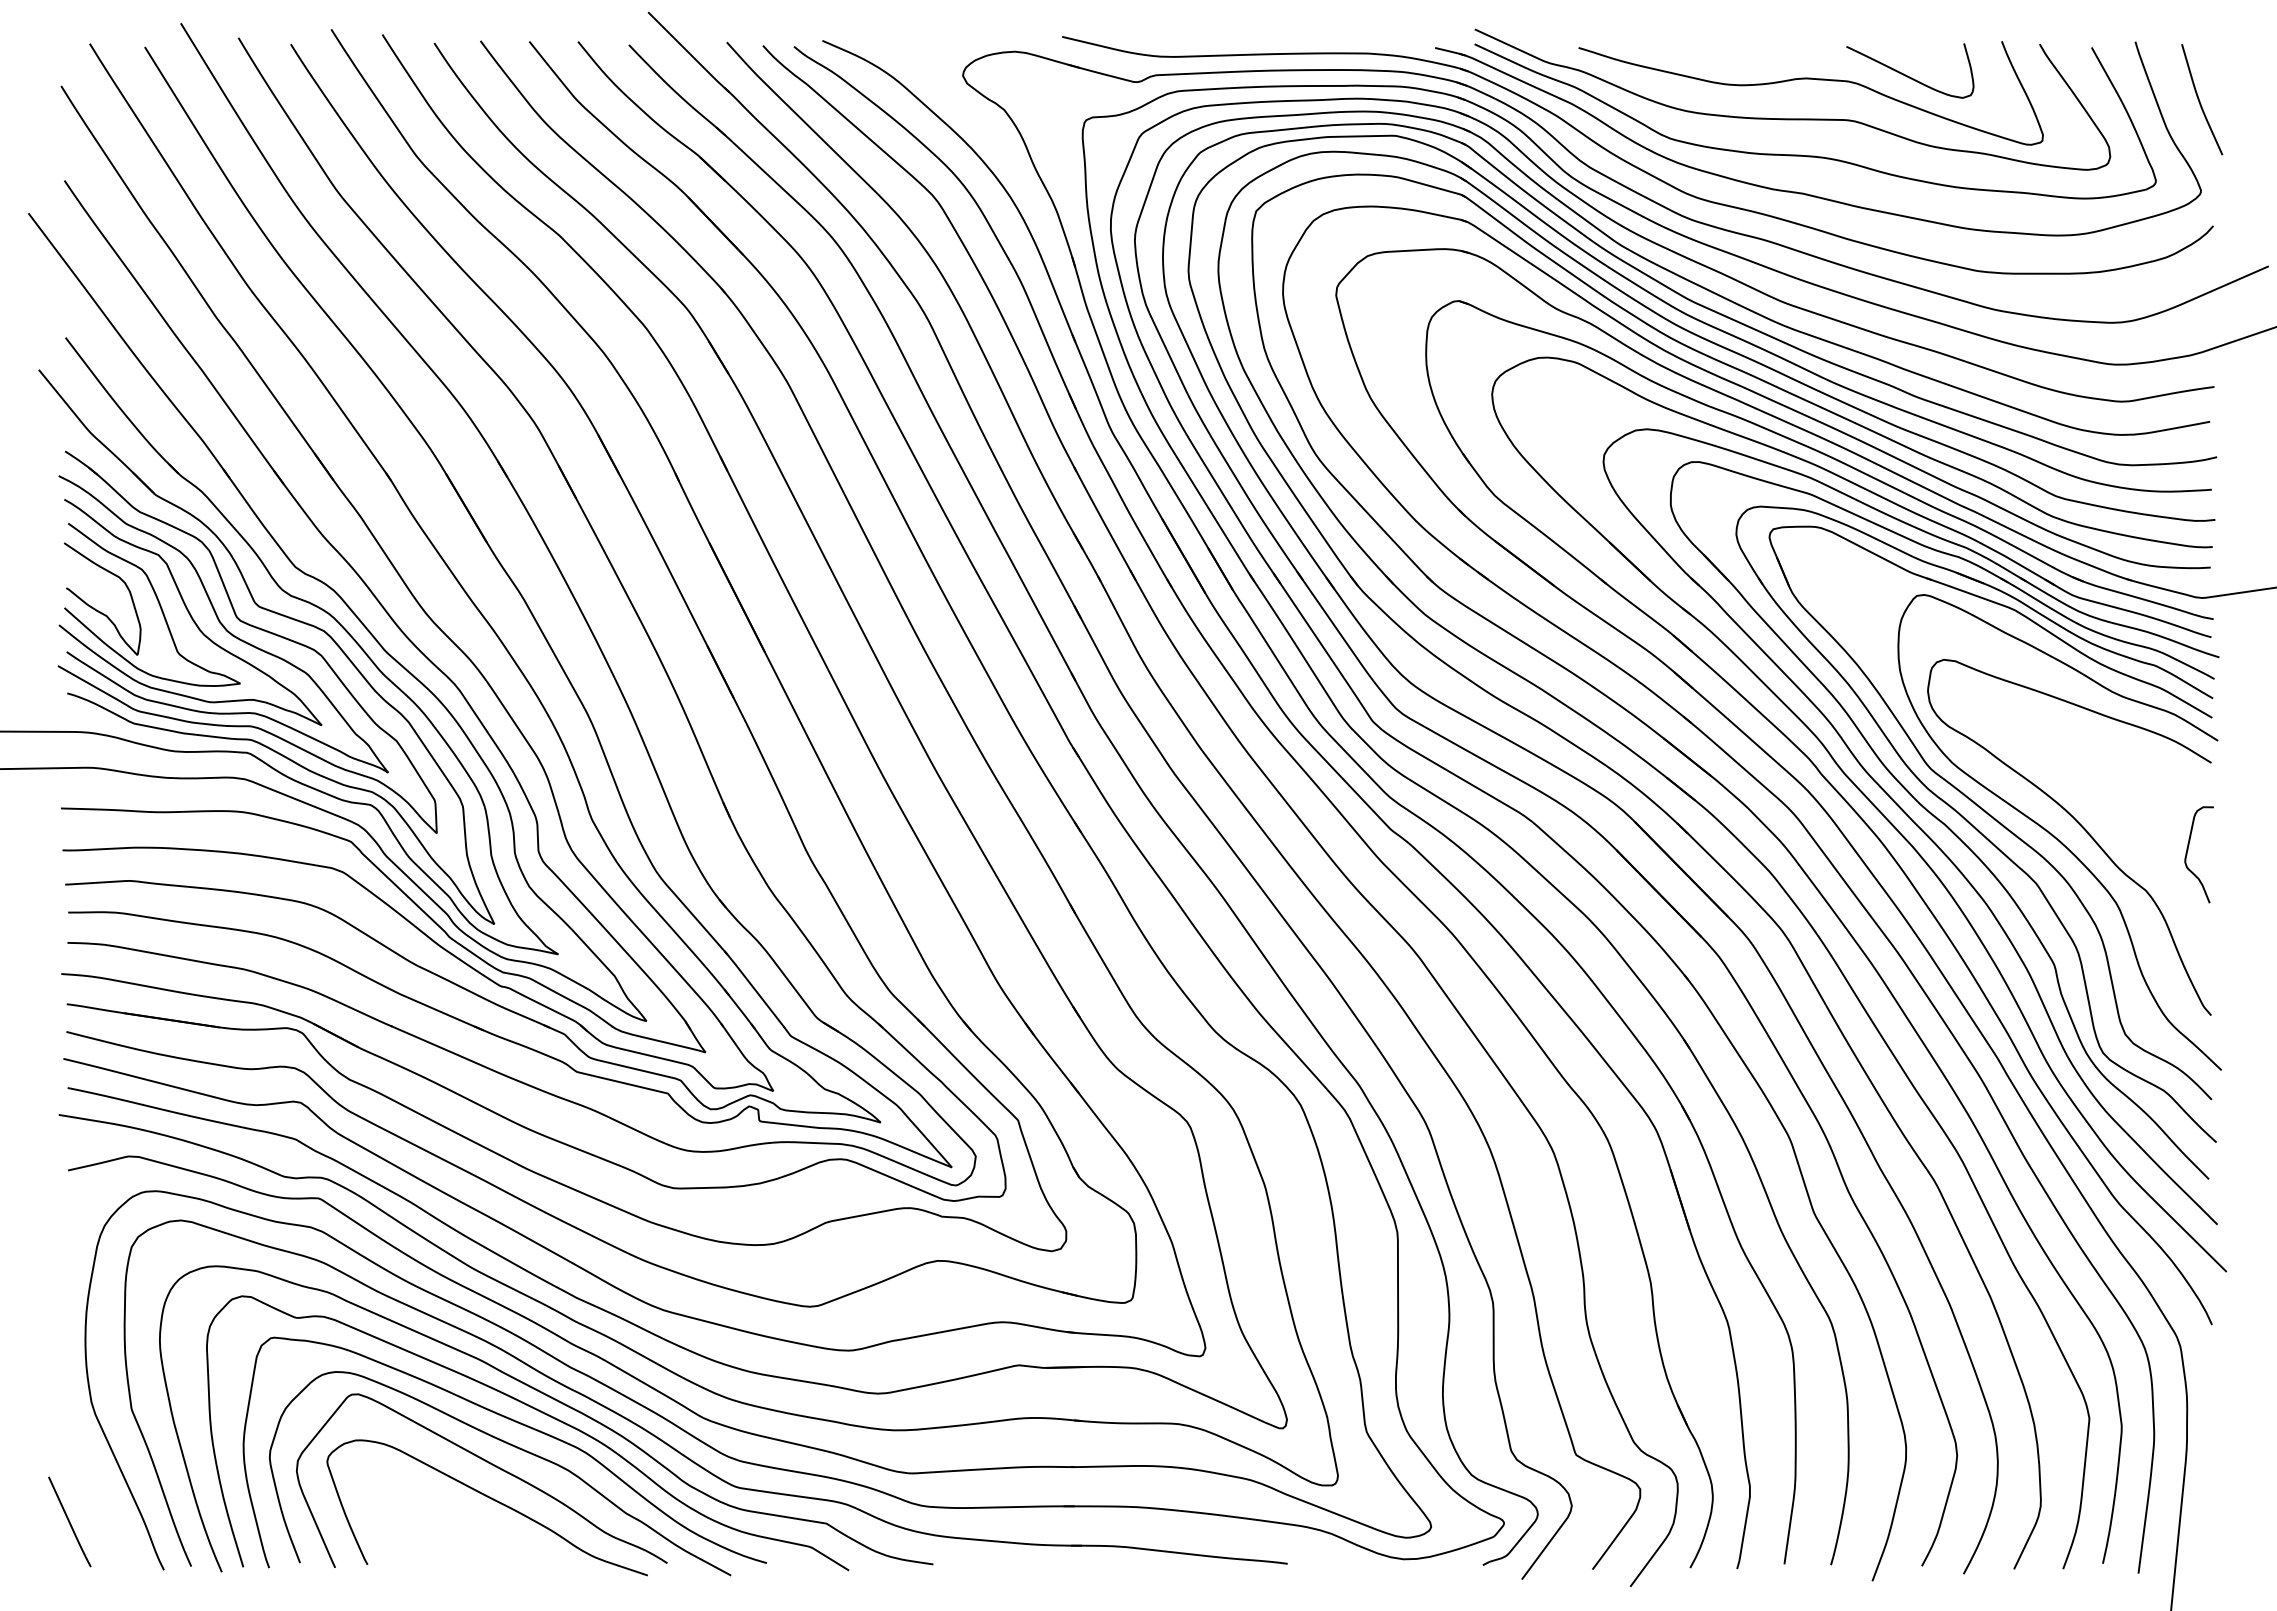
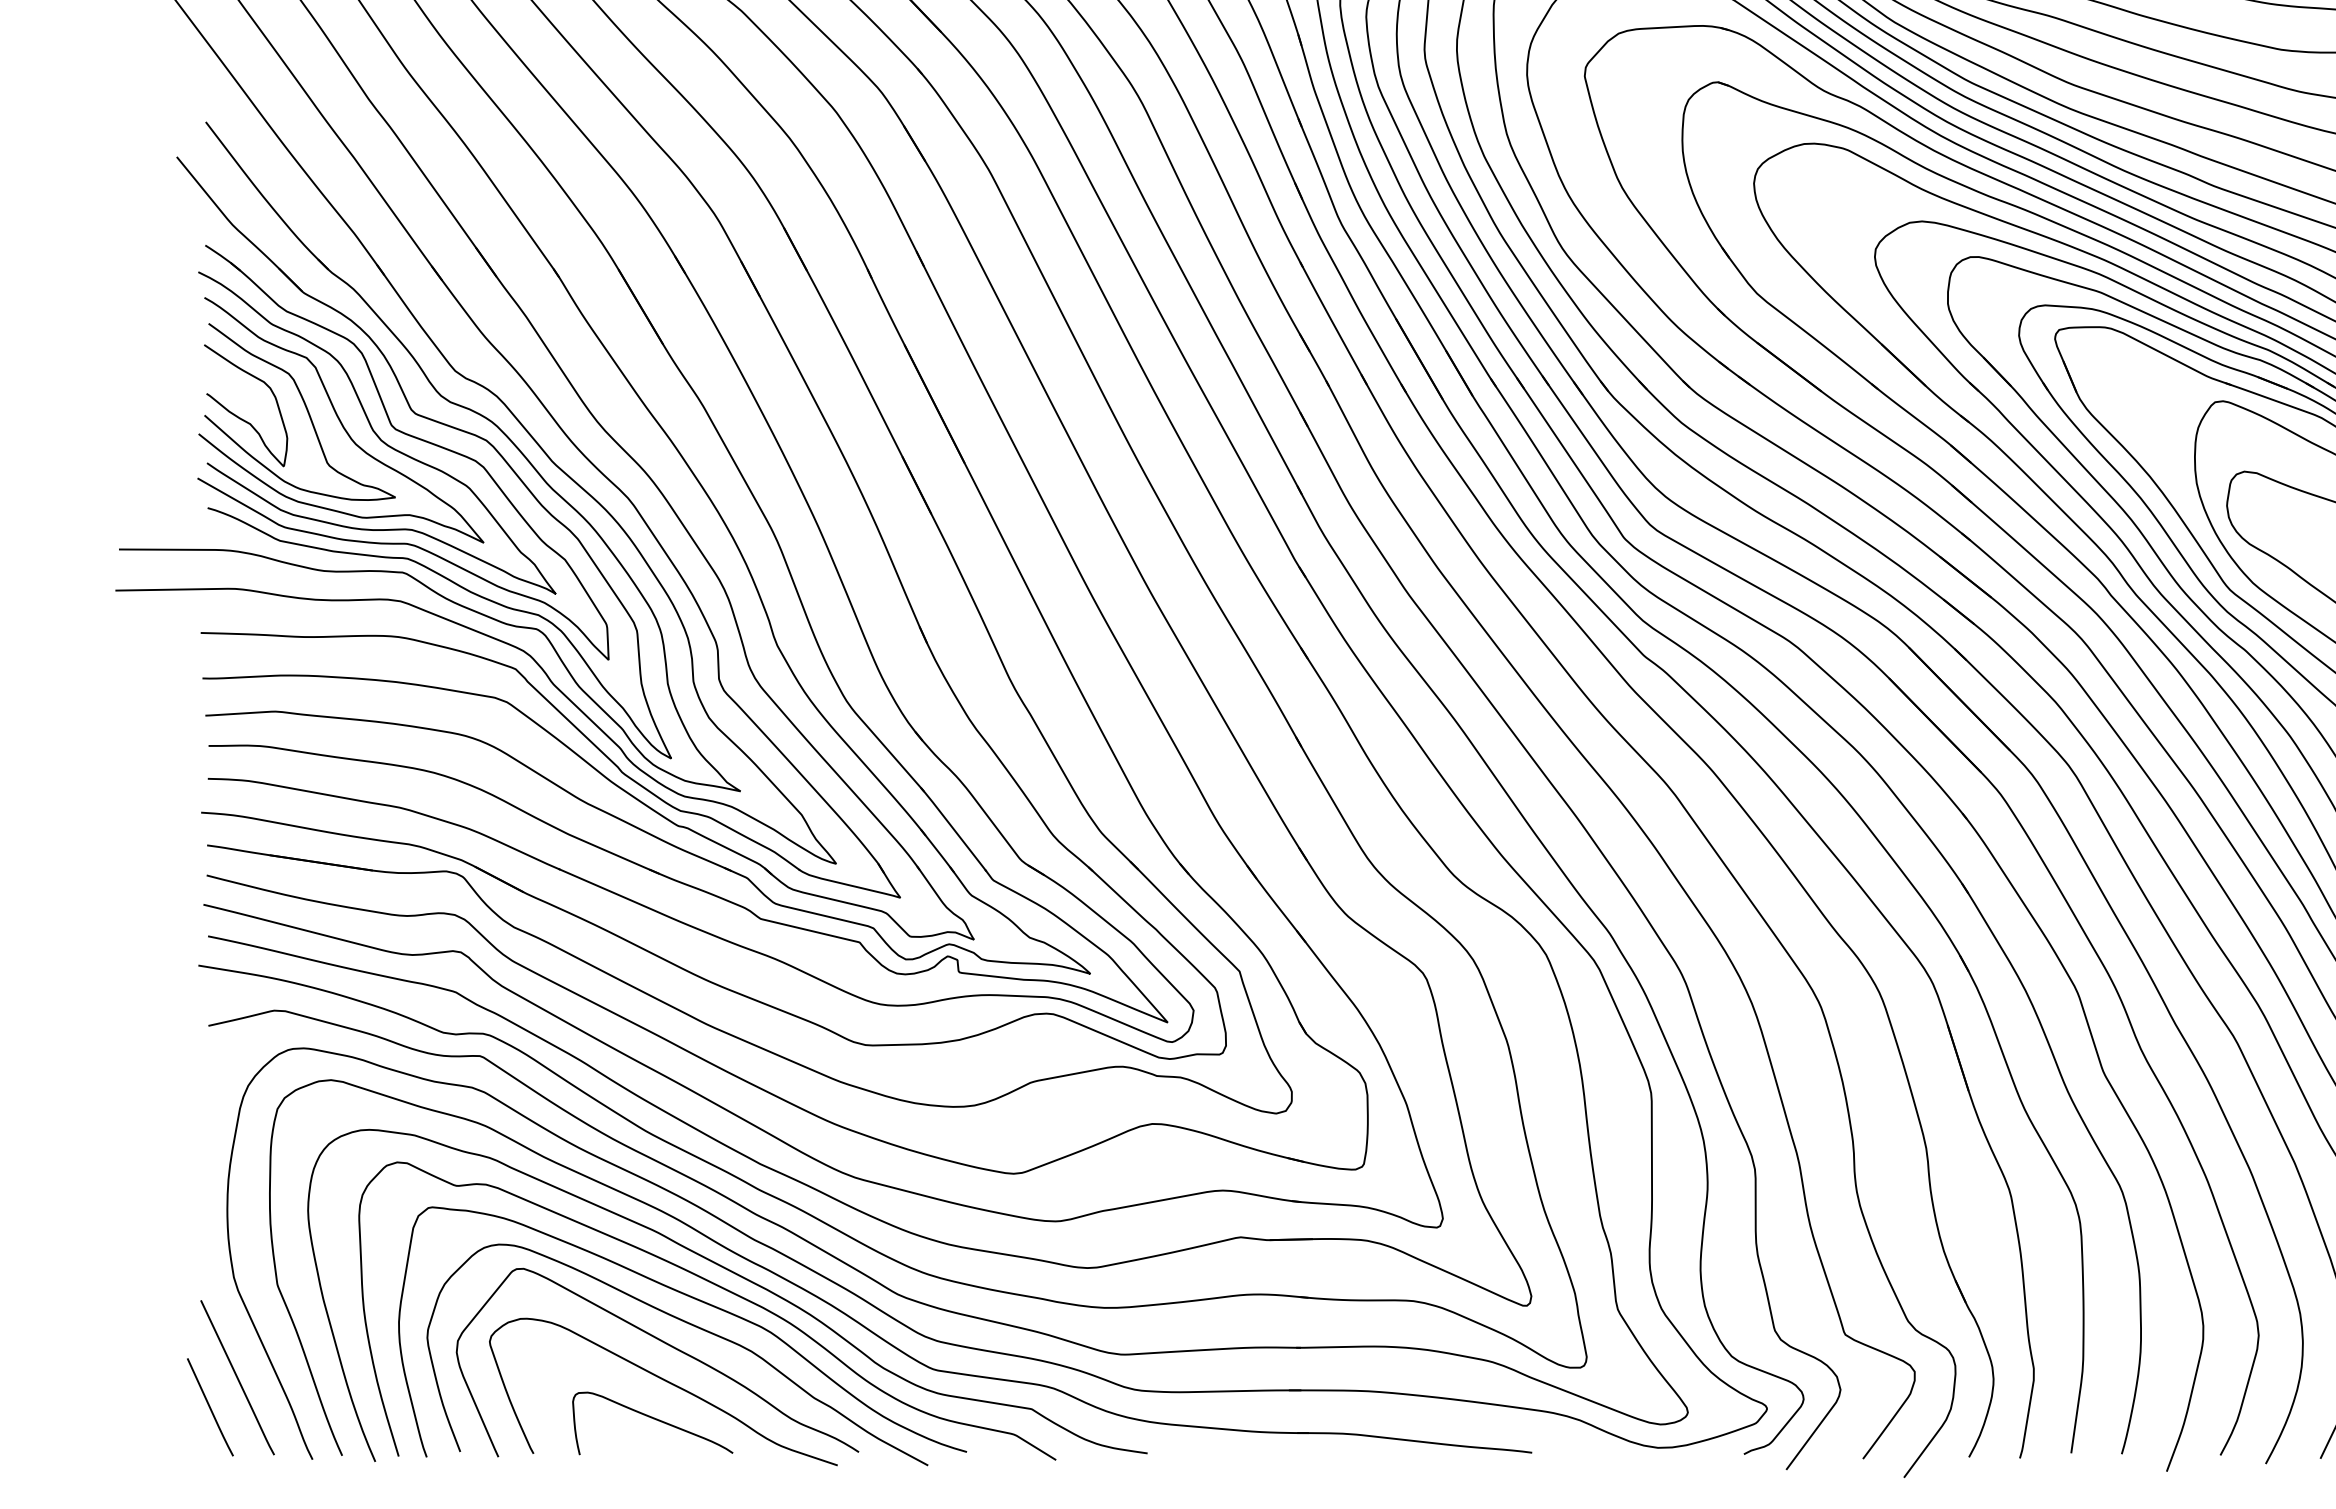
line: (94, 1494) -> (237, 1377), added
curve: (478, 1533) -> (653, 1419), added

